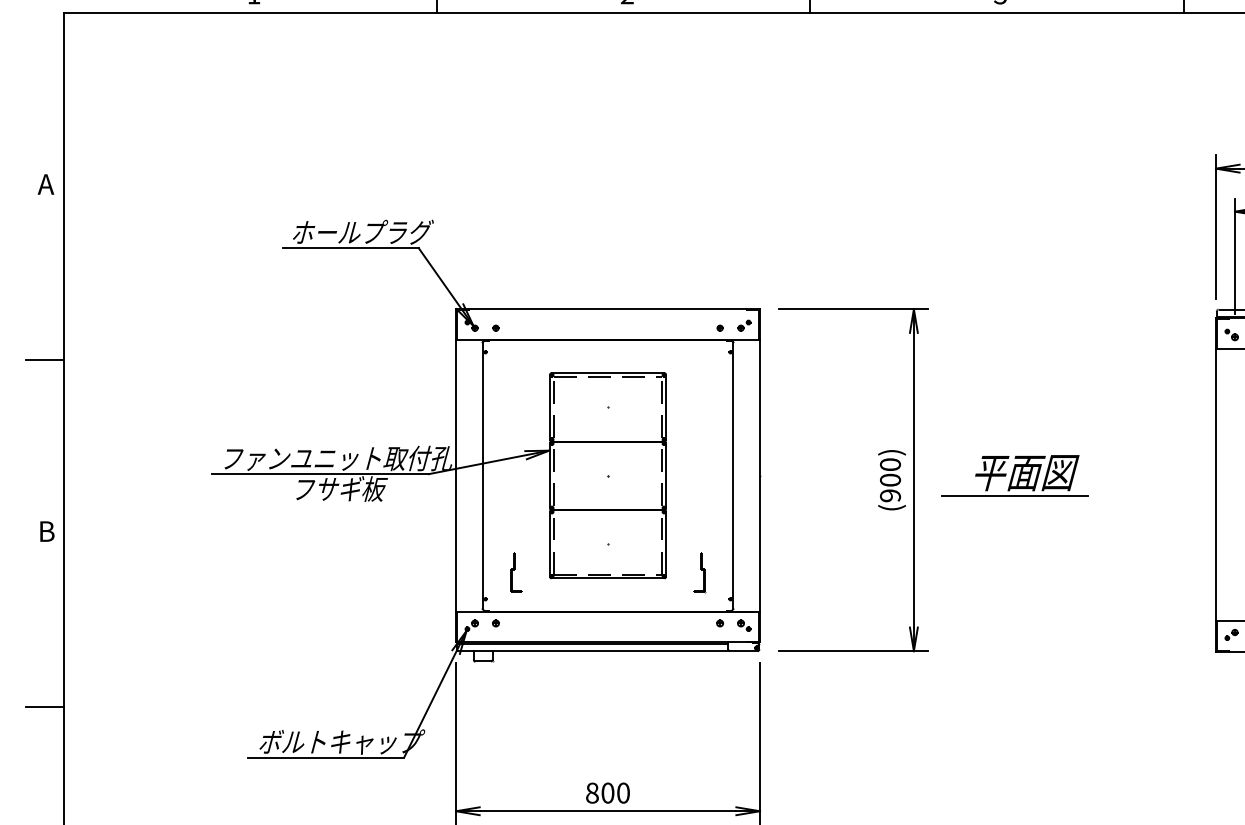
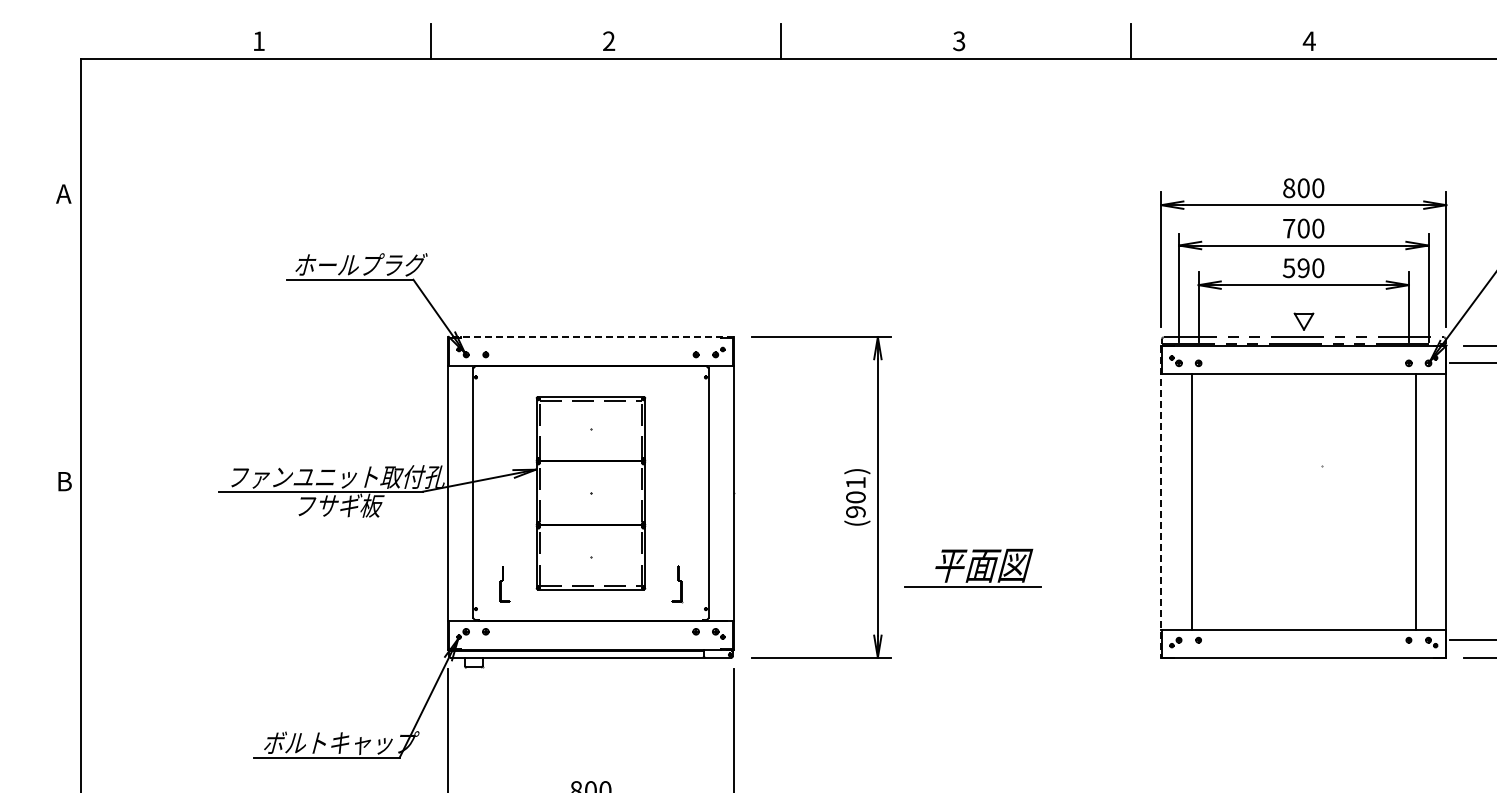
text: (45, 183) -> (63, 193), moved
line: (607, 309) -> (590, 337), solid -> dashed
line: (44, 359) -> (62, 384), removed
text: (890, 464) -> (855, 482), (900) -> (901)
part: (1014, 474) -> (972, 567), moved
line: (1216, 485) -> (1161, 502), solid -> dashed
text: (46, 531) -> (64, 481), moved
line: (44, 707) -> (62, 710), removed

